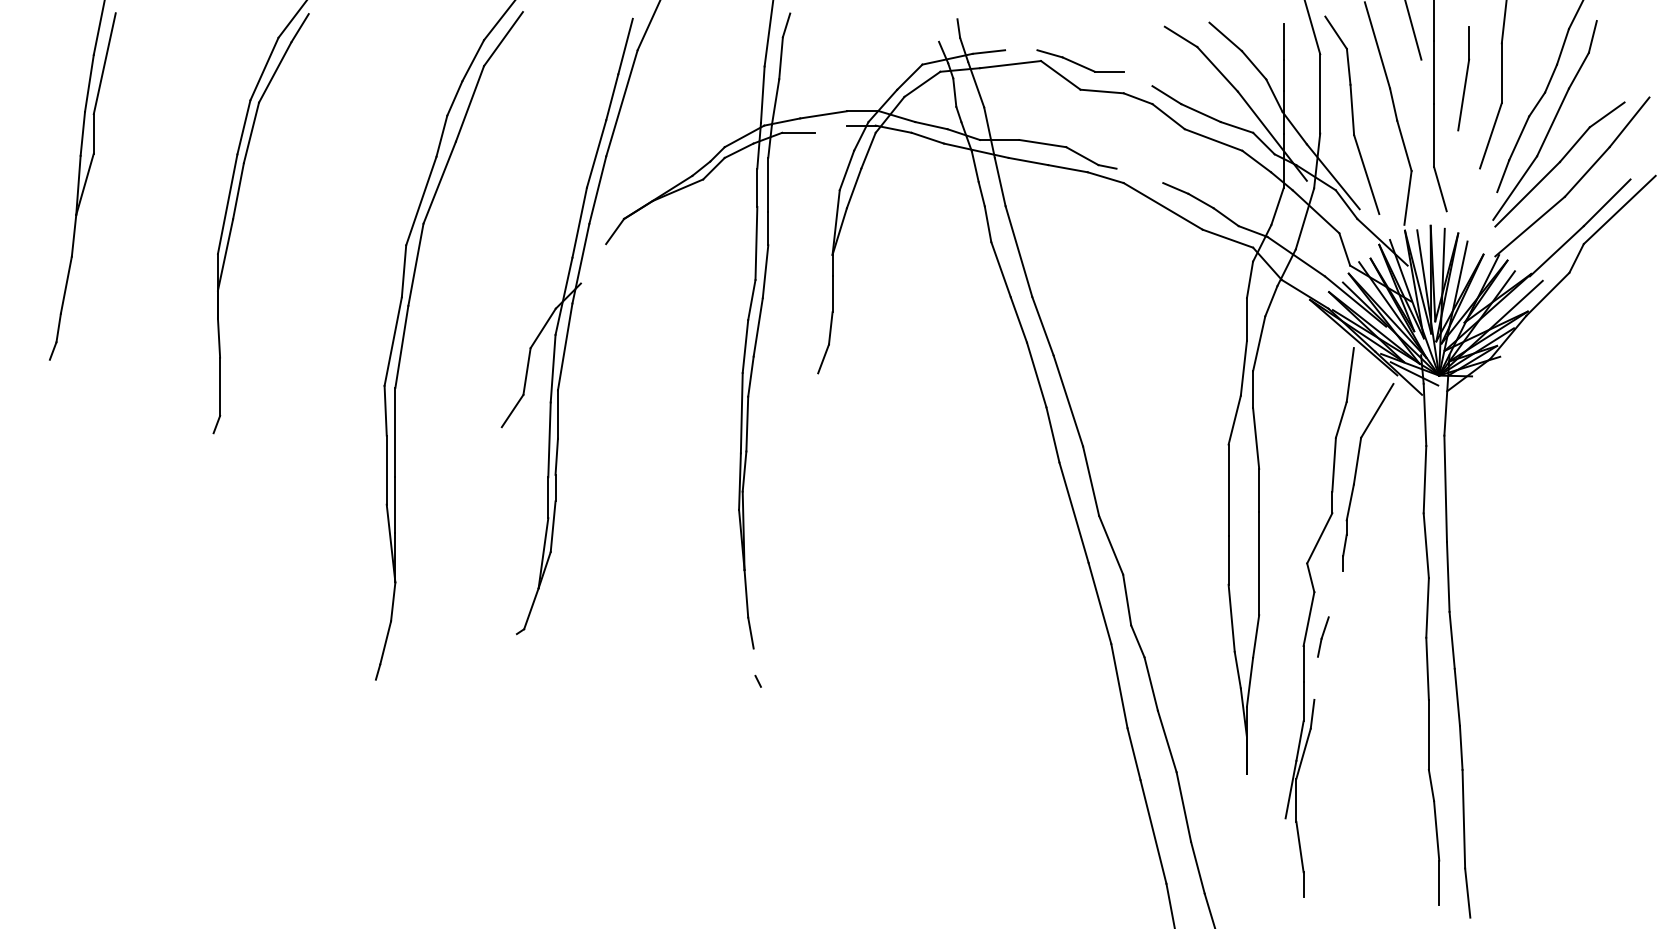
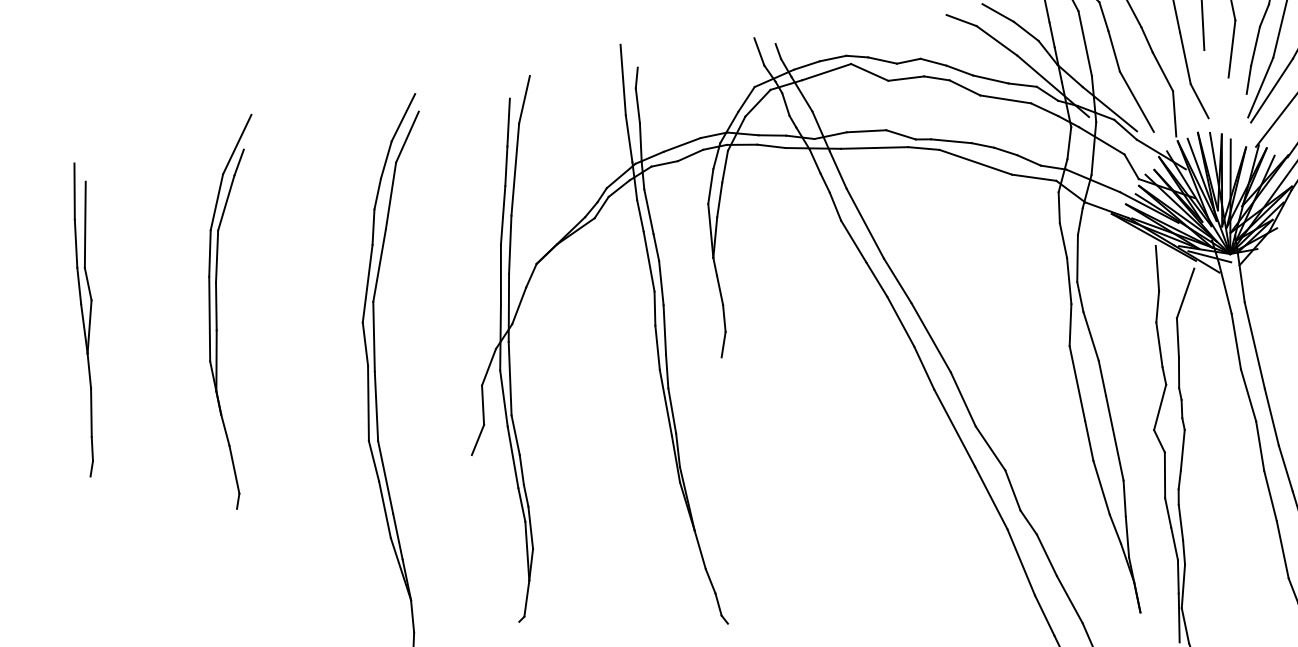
line: (936, 24) -> (759, 51), added
line: (1021, 50) -> (833, 58), added
line: (1137, 78) -> (933, 61), added
line: (830, 128) -> (690, 154), added
line: (1139, 175) -> (951, 141), added
line: (593, 263) -> (519, 305), added
line: (1335, 593) -> (1182, 449), added
line: (754, 661) -> (718, 604), added
line: (1315, 677) -> (1180, 522), added

